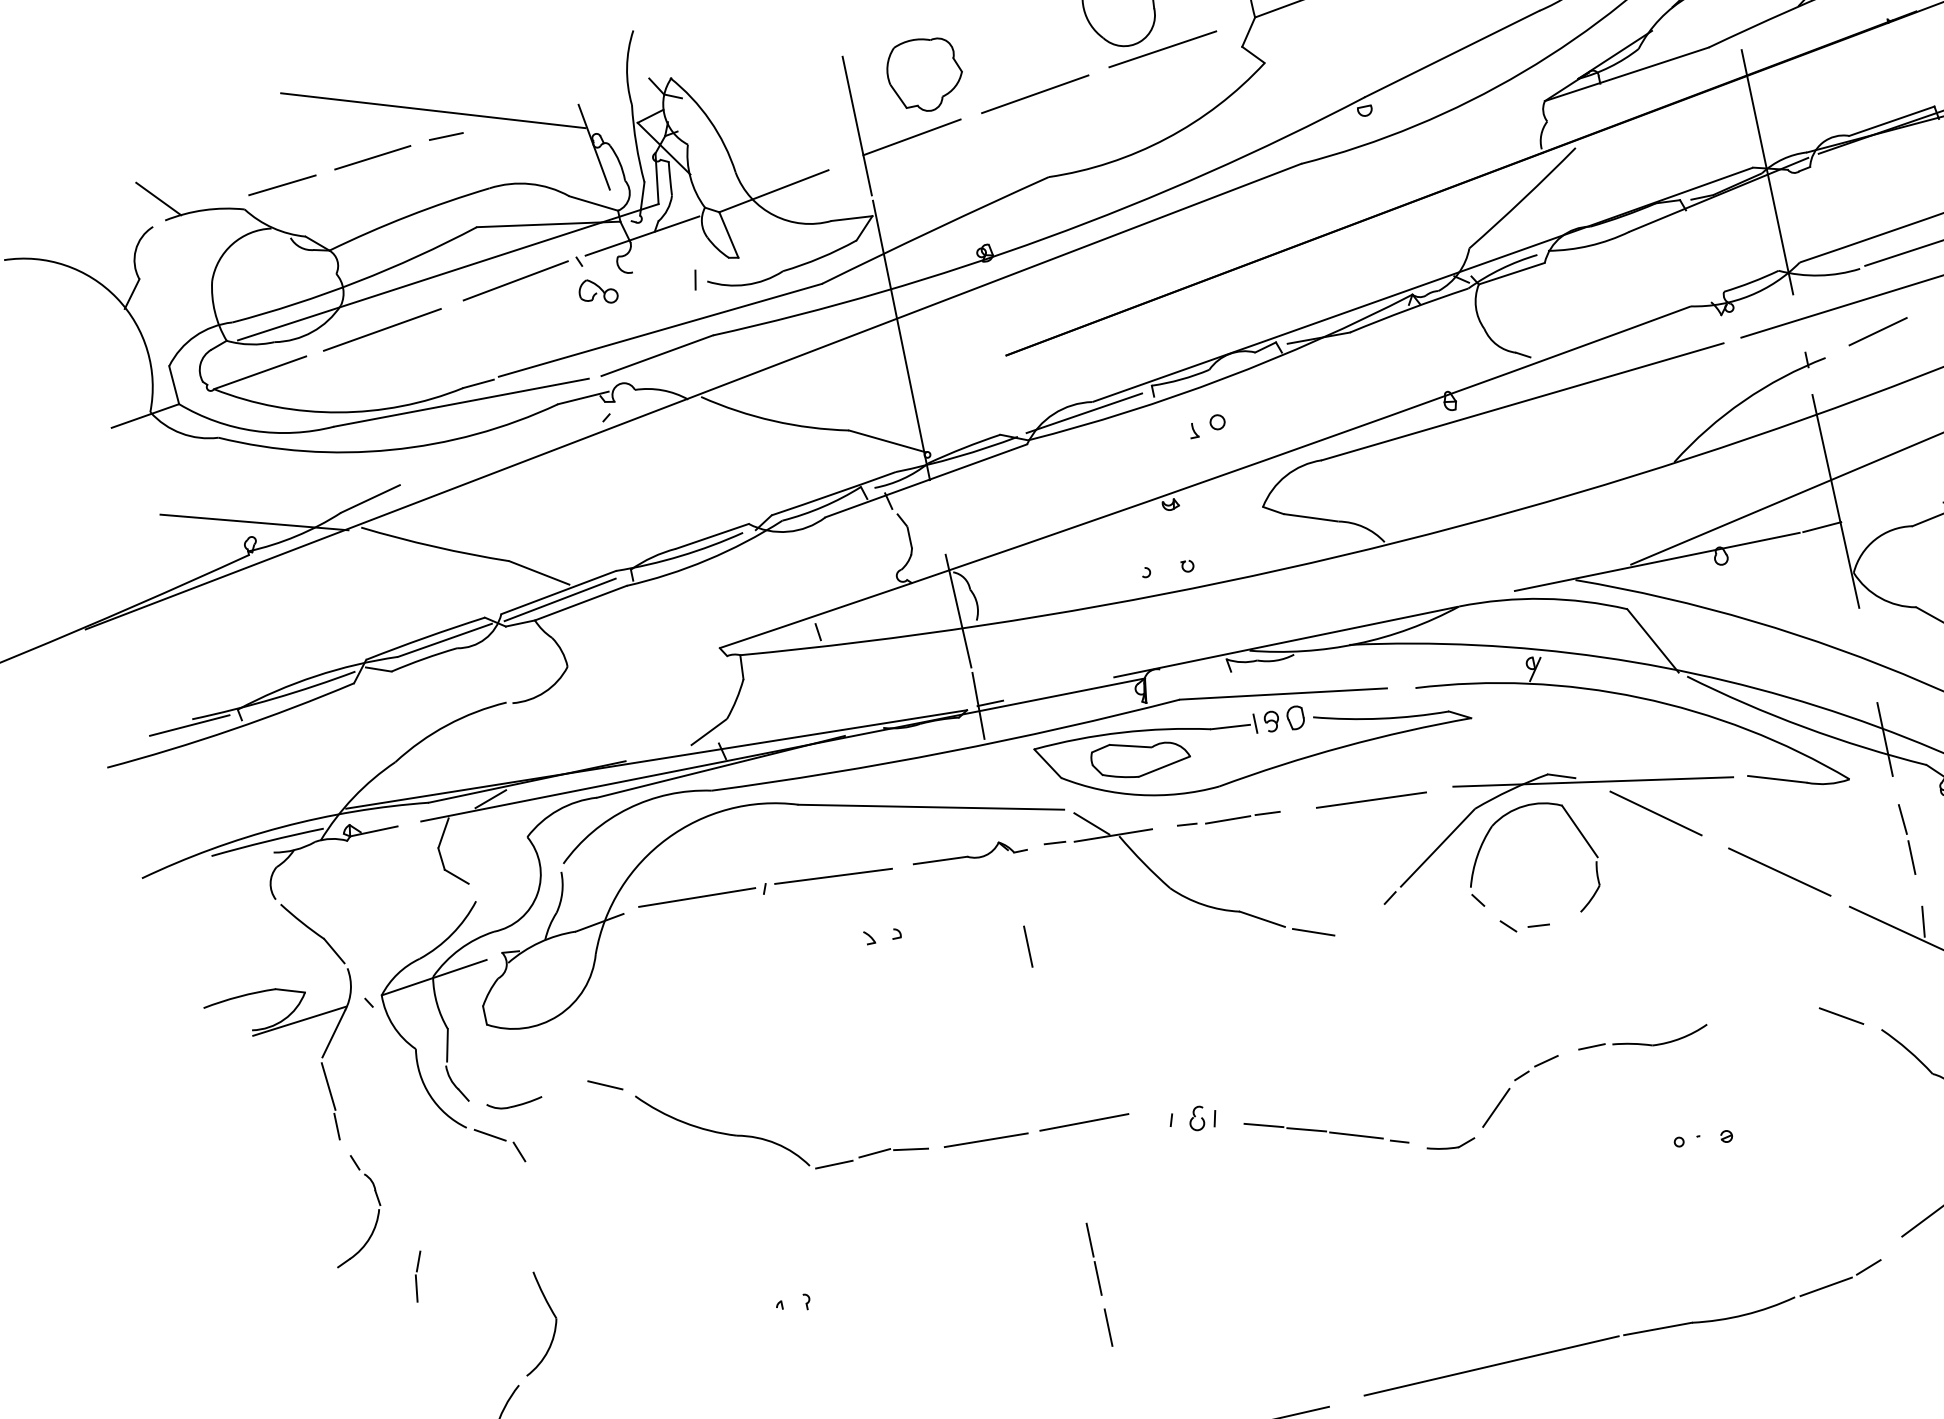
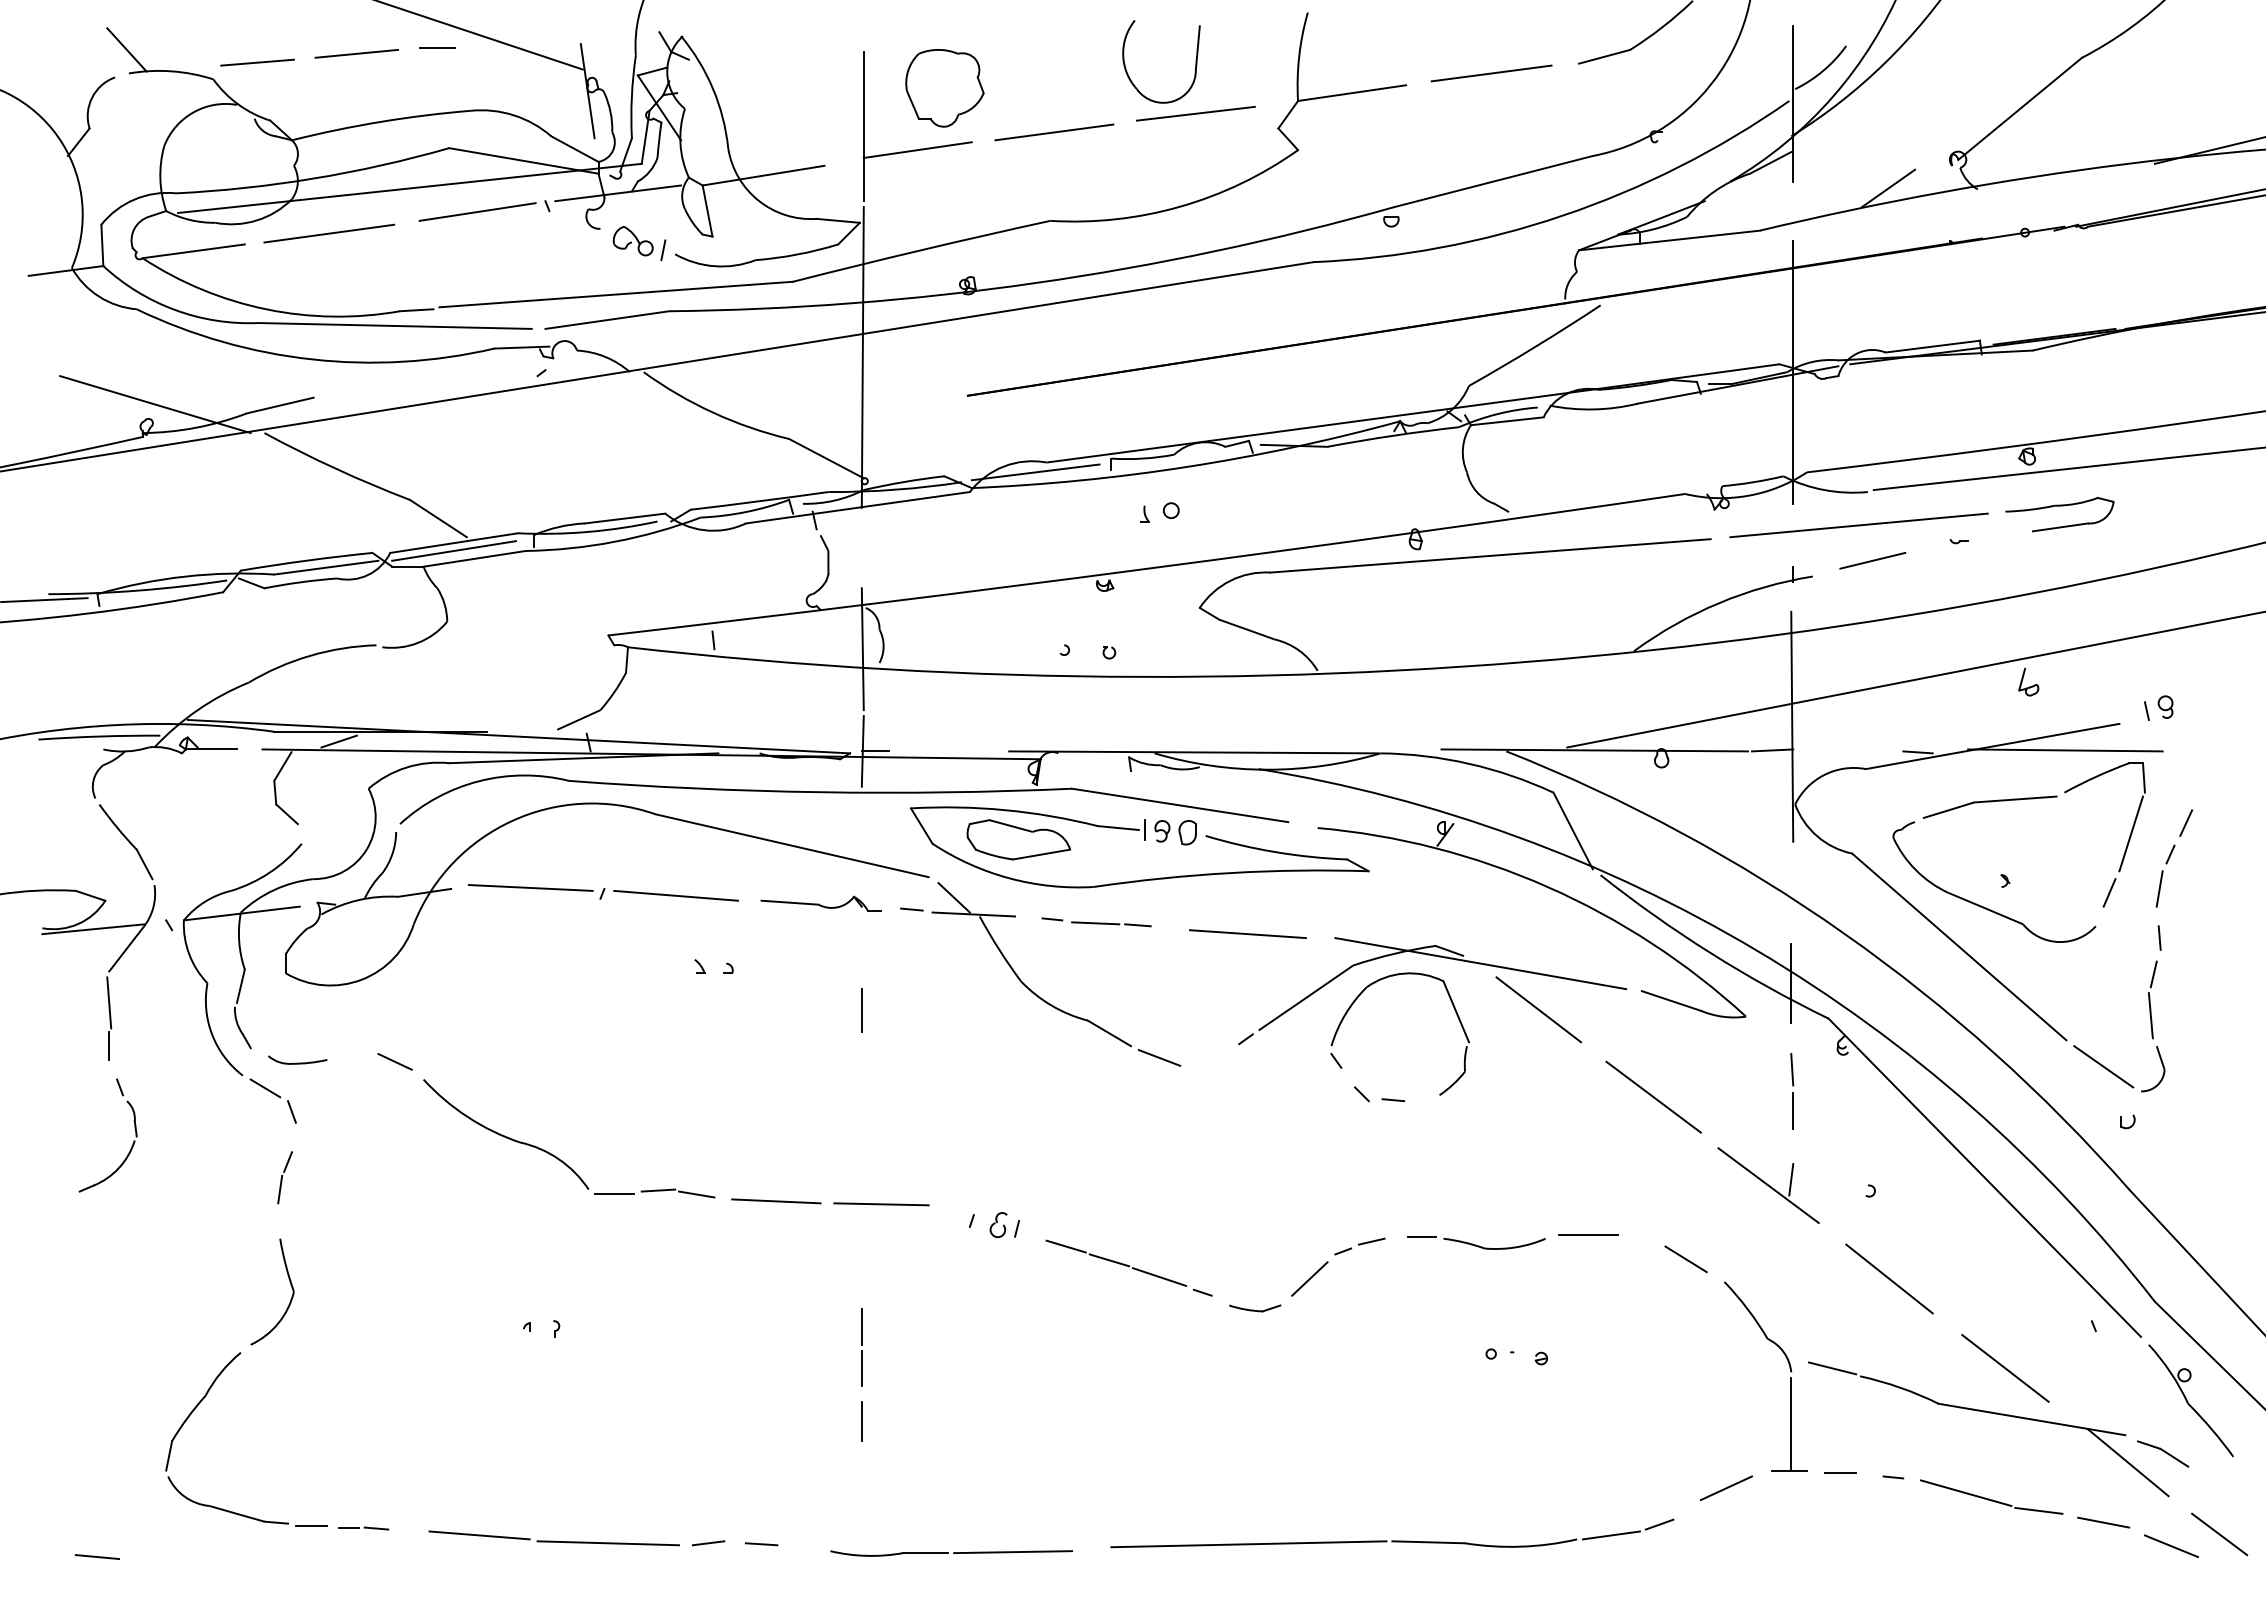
part: (597, 292) -> (632, 241), moved
line: (1746, 1012) -> (1588, 1234), added
part: (418, 1276) -> (284, 1177), moved

